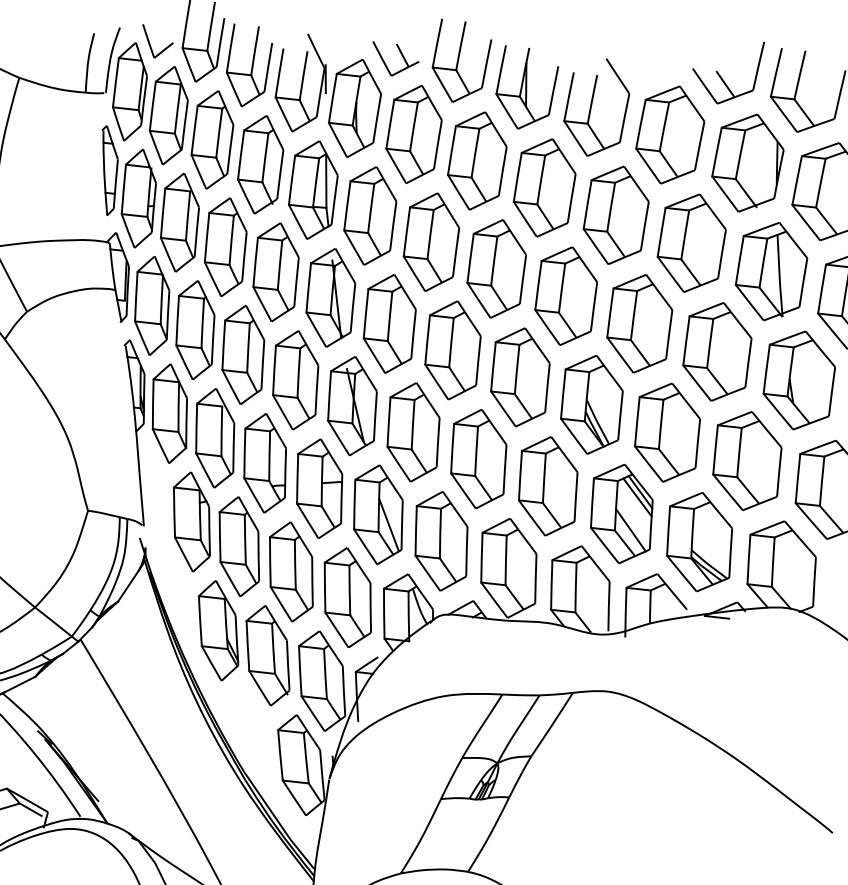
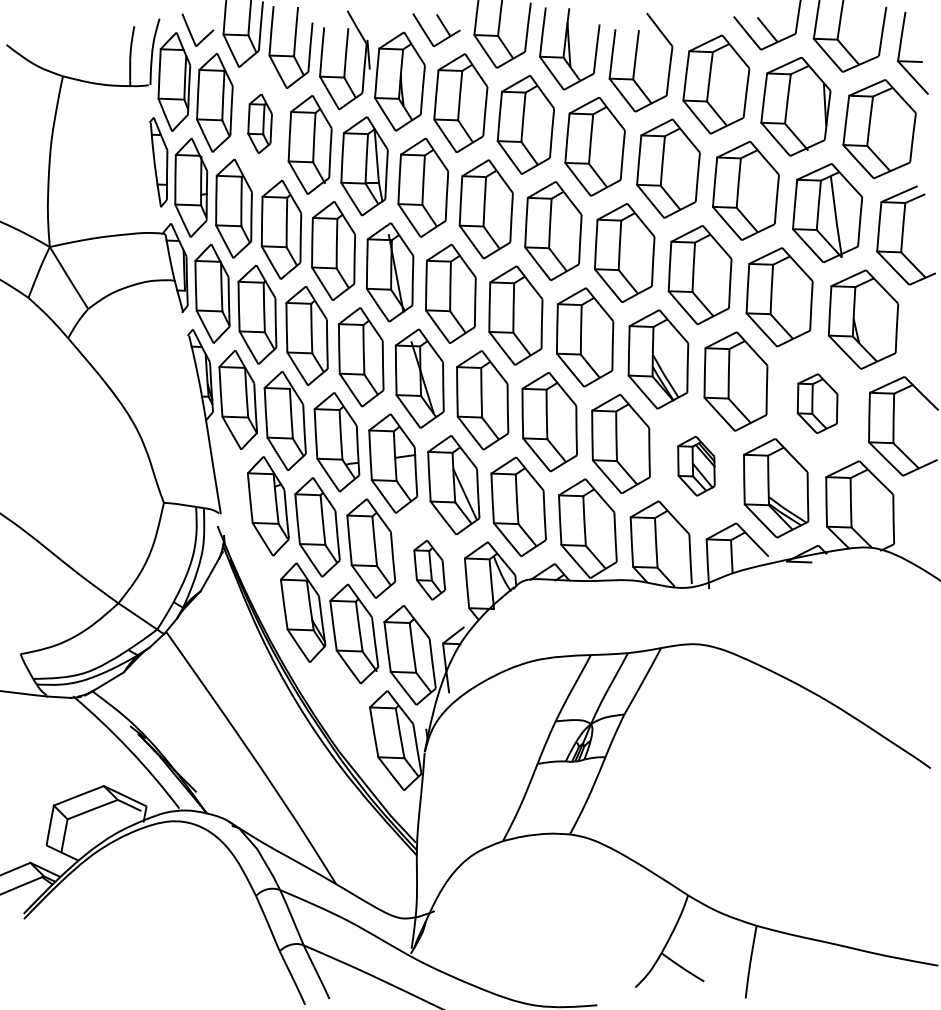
part: (211, 139) -> (259, 123), size x0.6
part: (747, 460) -> (817, 403), size x0.6
part: (621, 514) -> (696, 466), size x0.6
part: (347, 598) -> (429, 570), size x0.6

